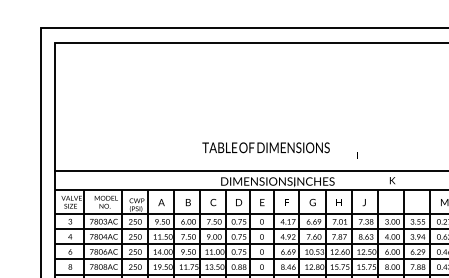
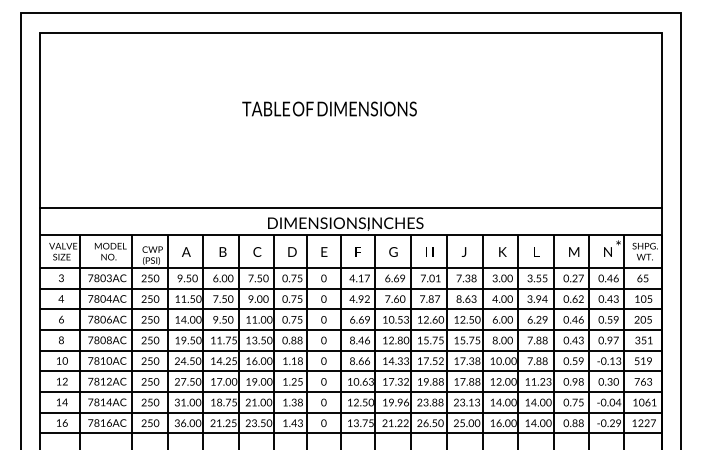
text: (266, 147) -> (329, 108), moved
text: (358, 155) -> (536, 251), moved
text: (392, 180) -> (502, 251), moved

